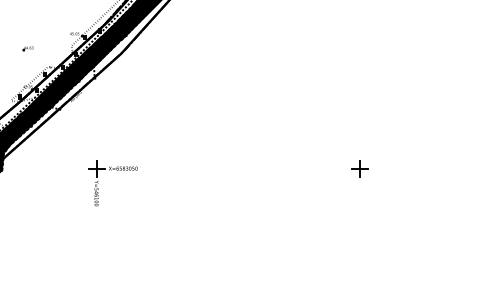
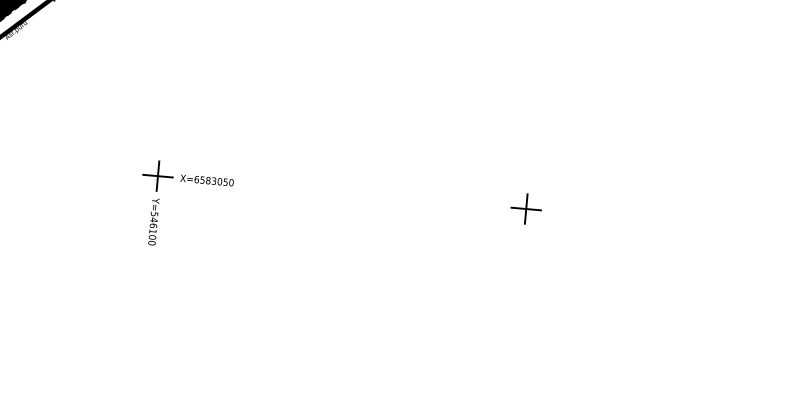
part: (111, 170) -> (185, 182), moved

